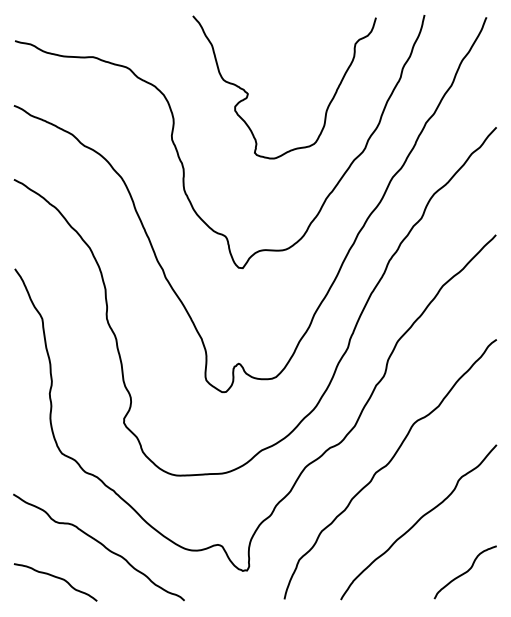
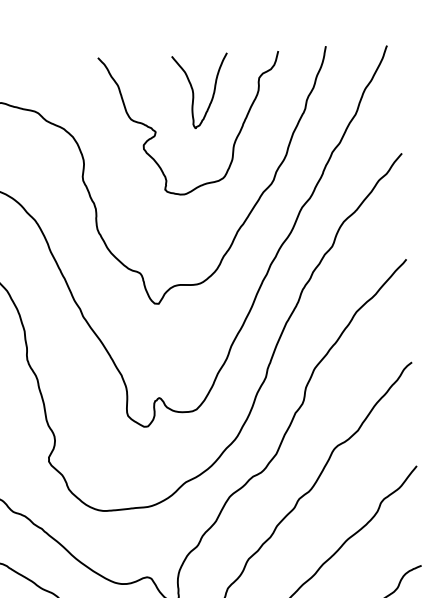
curve: (288, 54) -> (193, 91), added

